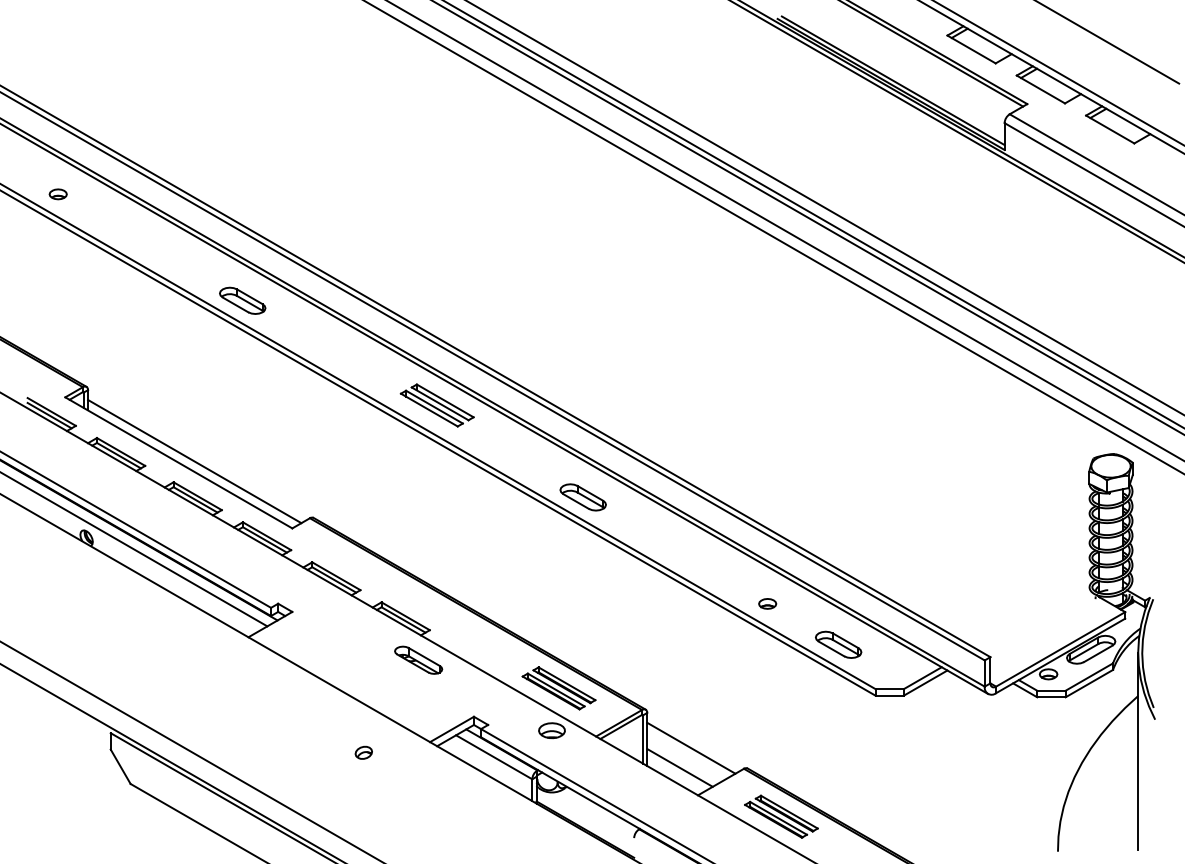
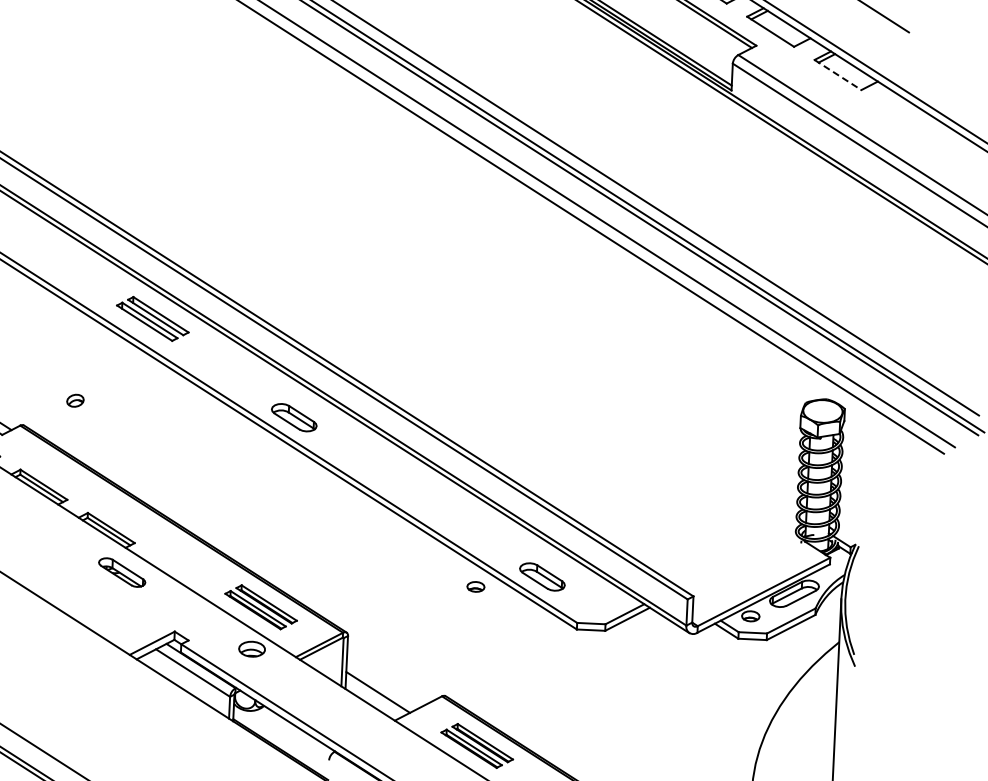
line: (1110, 129) -> (838, 75), solid -> dashed
part: (767, 603) -> (475, 586), moved
line: (691, 747) -> (390, 672), removed
part: (363, 752) -> (75, 400), moved

